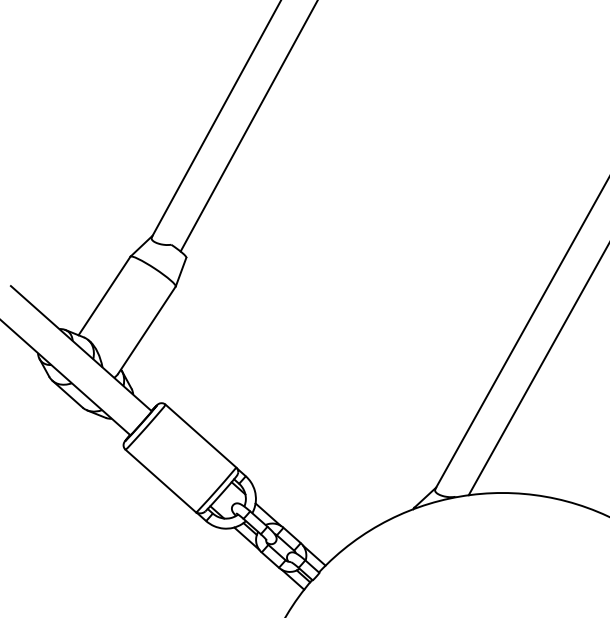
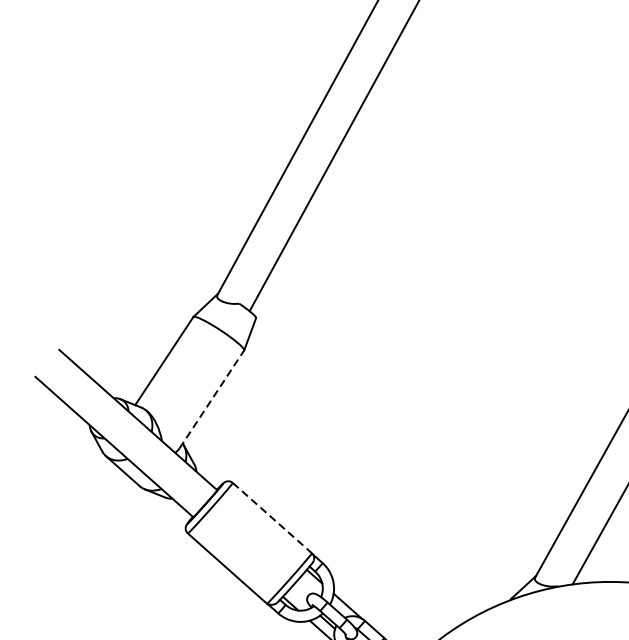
line: (147, 329) -> (212, 398), solid -> dashed
line: (201, 436) -> (273, 518), solid -> dashed

